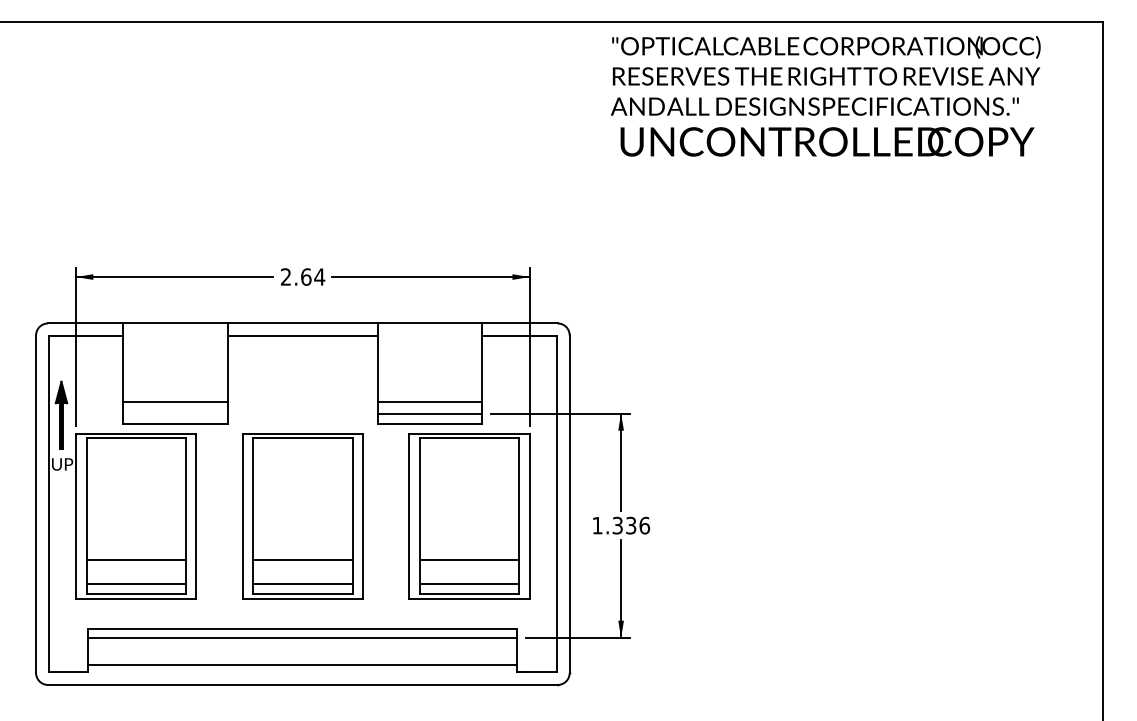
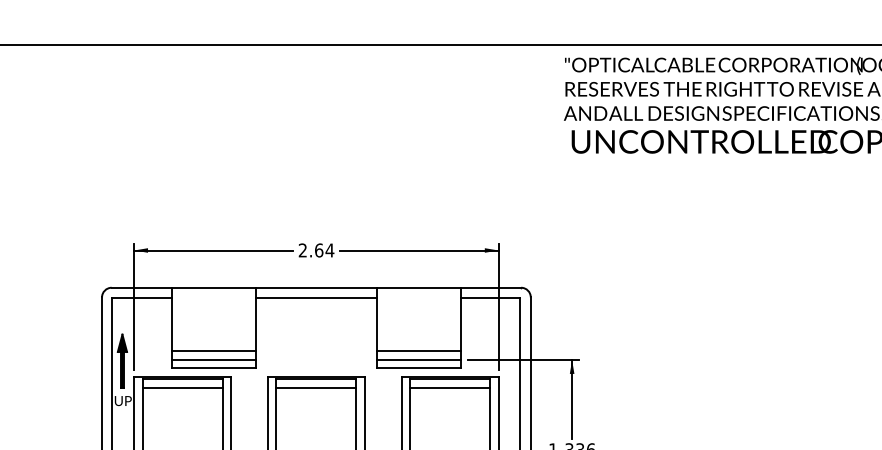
line: (175, 413) -> (214, 360), added
line: (136, 448) -> (182, 388), added
line: (302, 448) -> (316, 388), added
line: (469, 448) -> (450, 388), added

